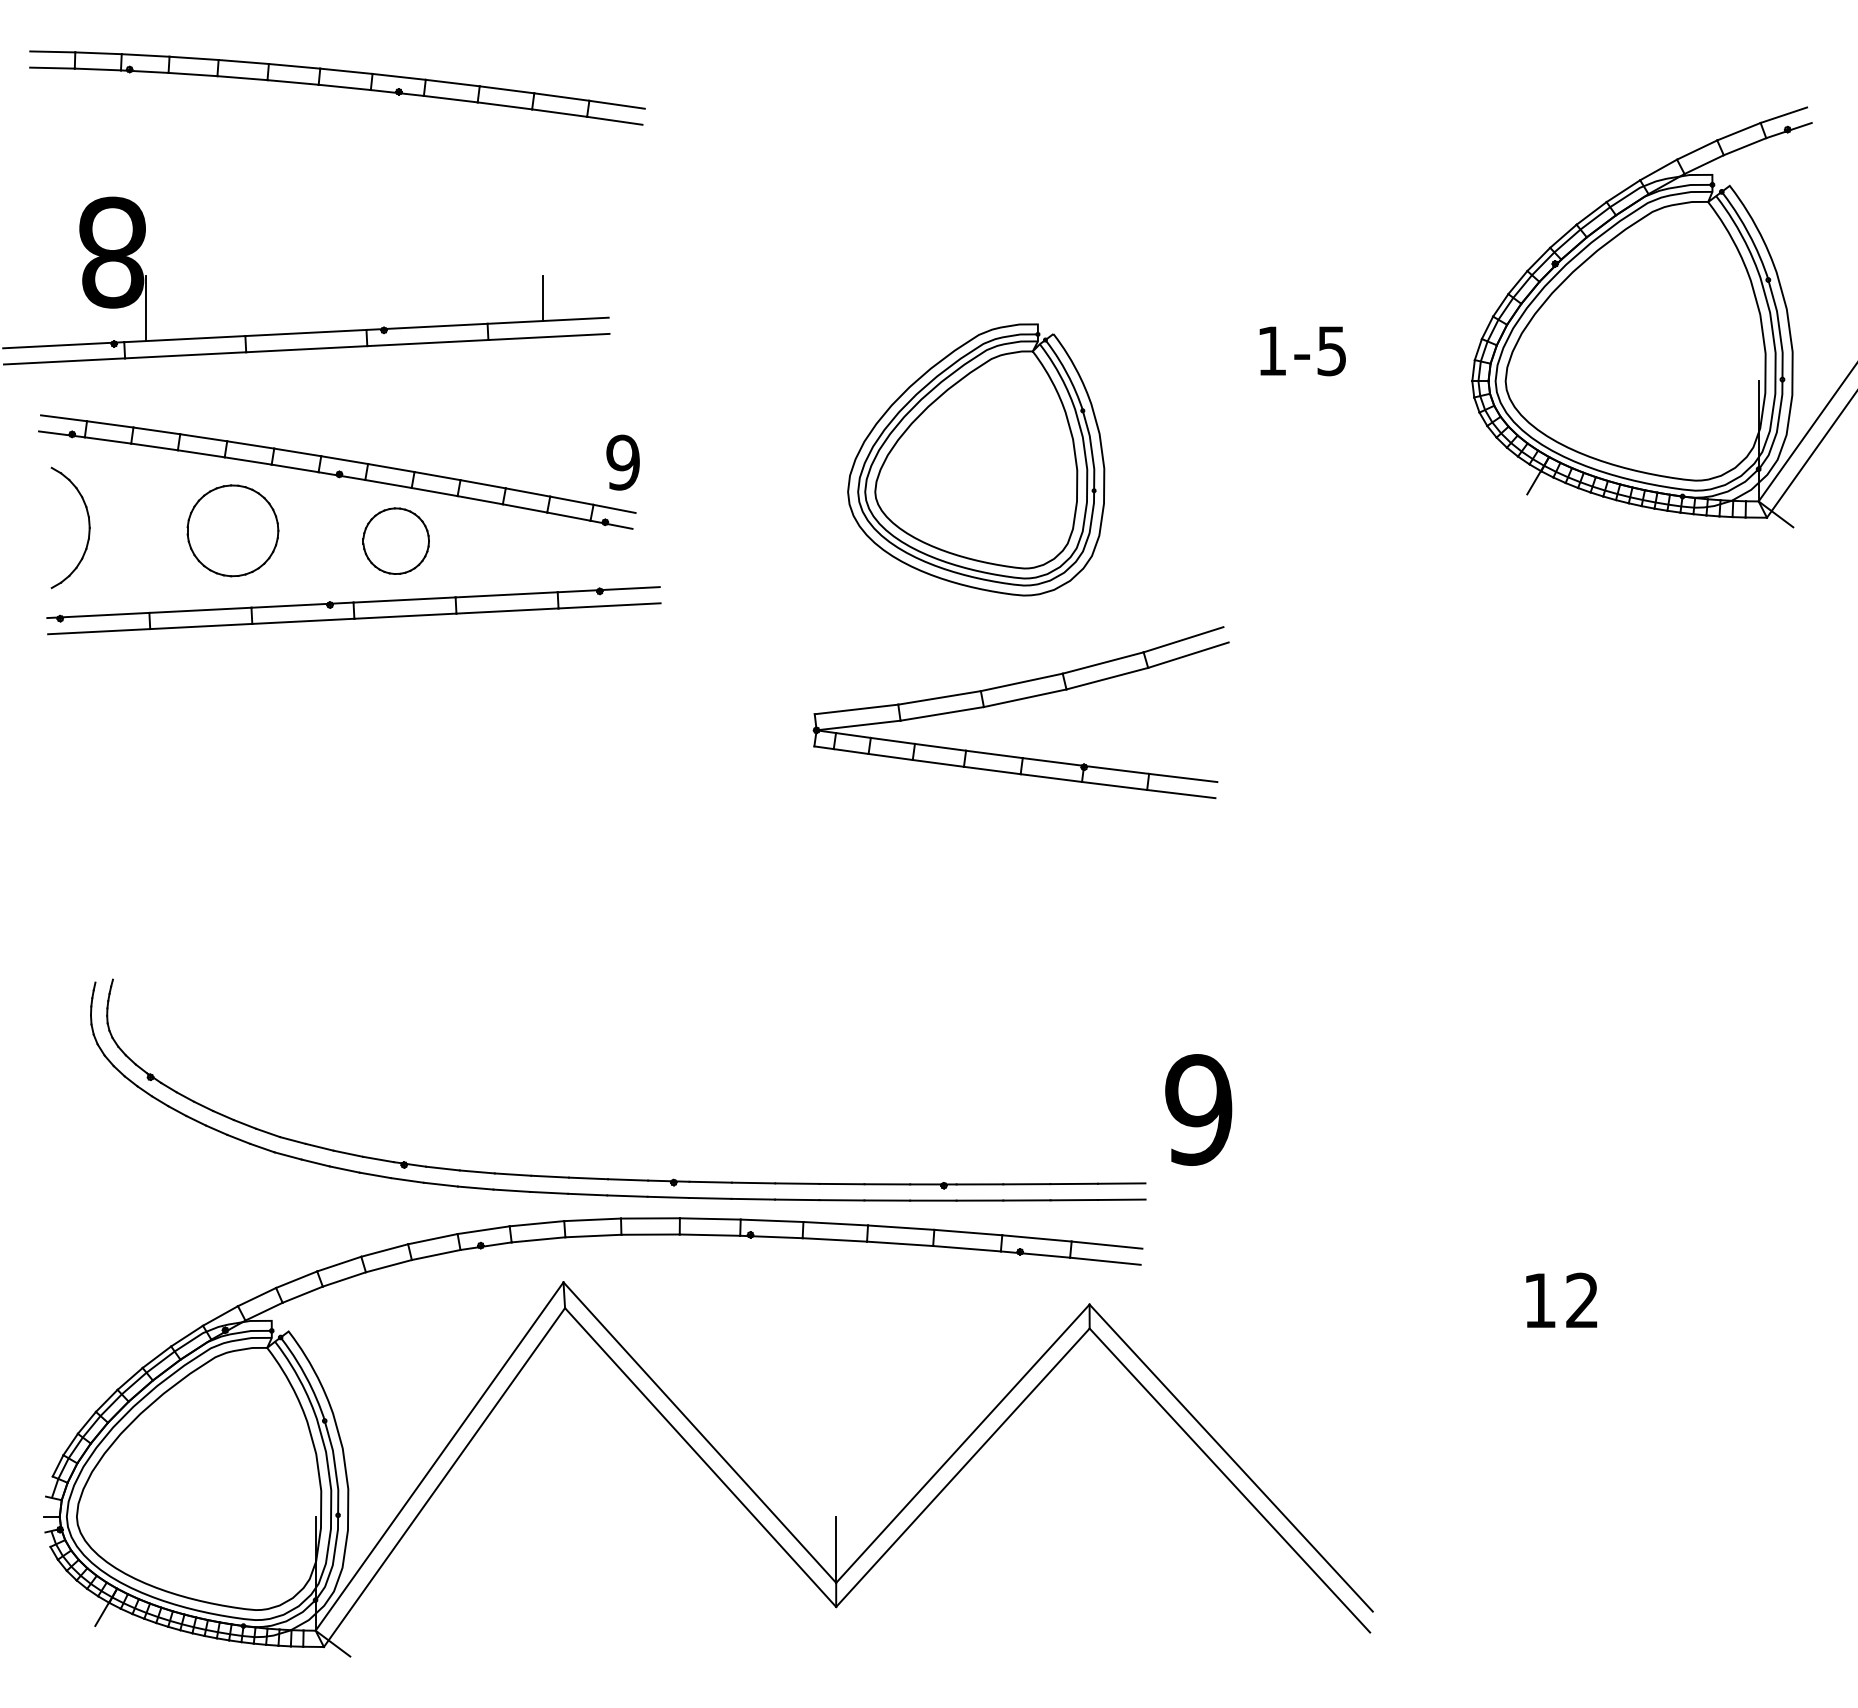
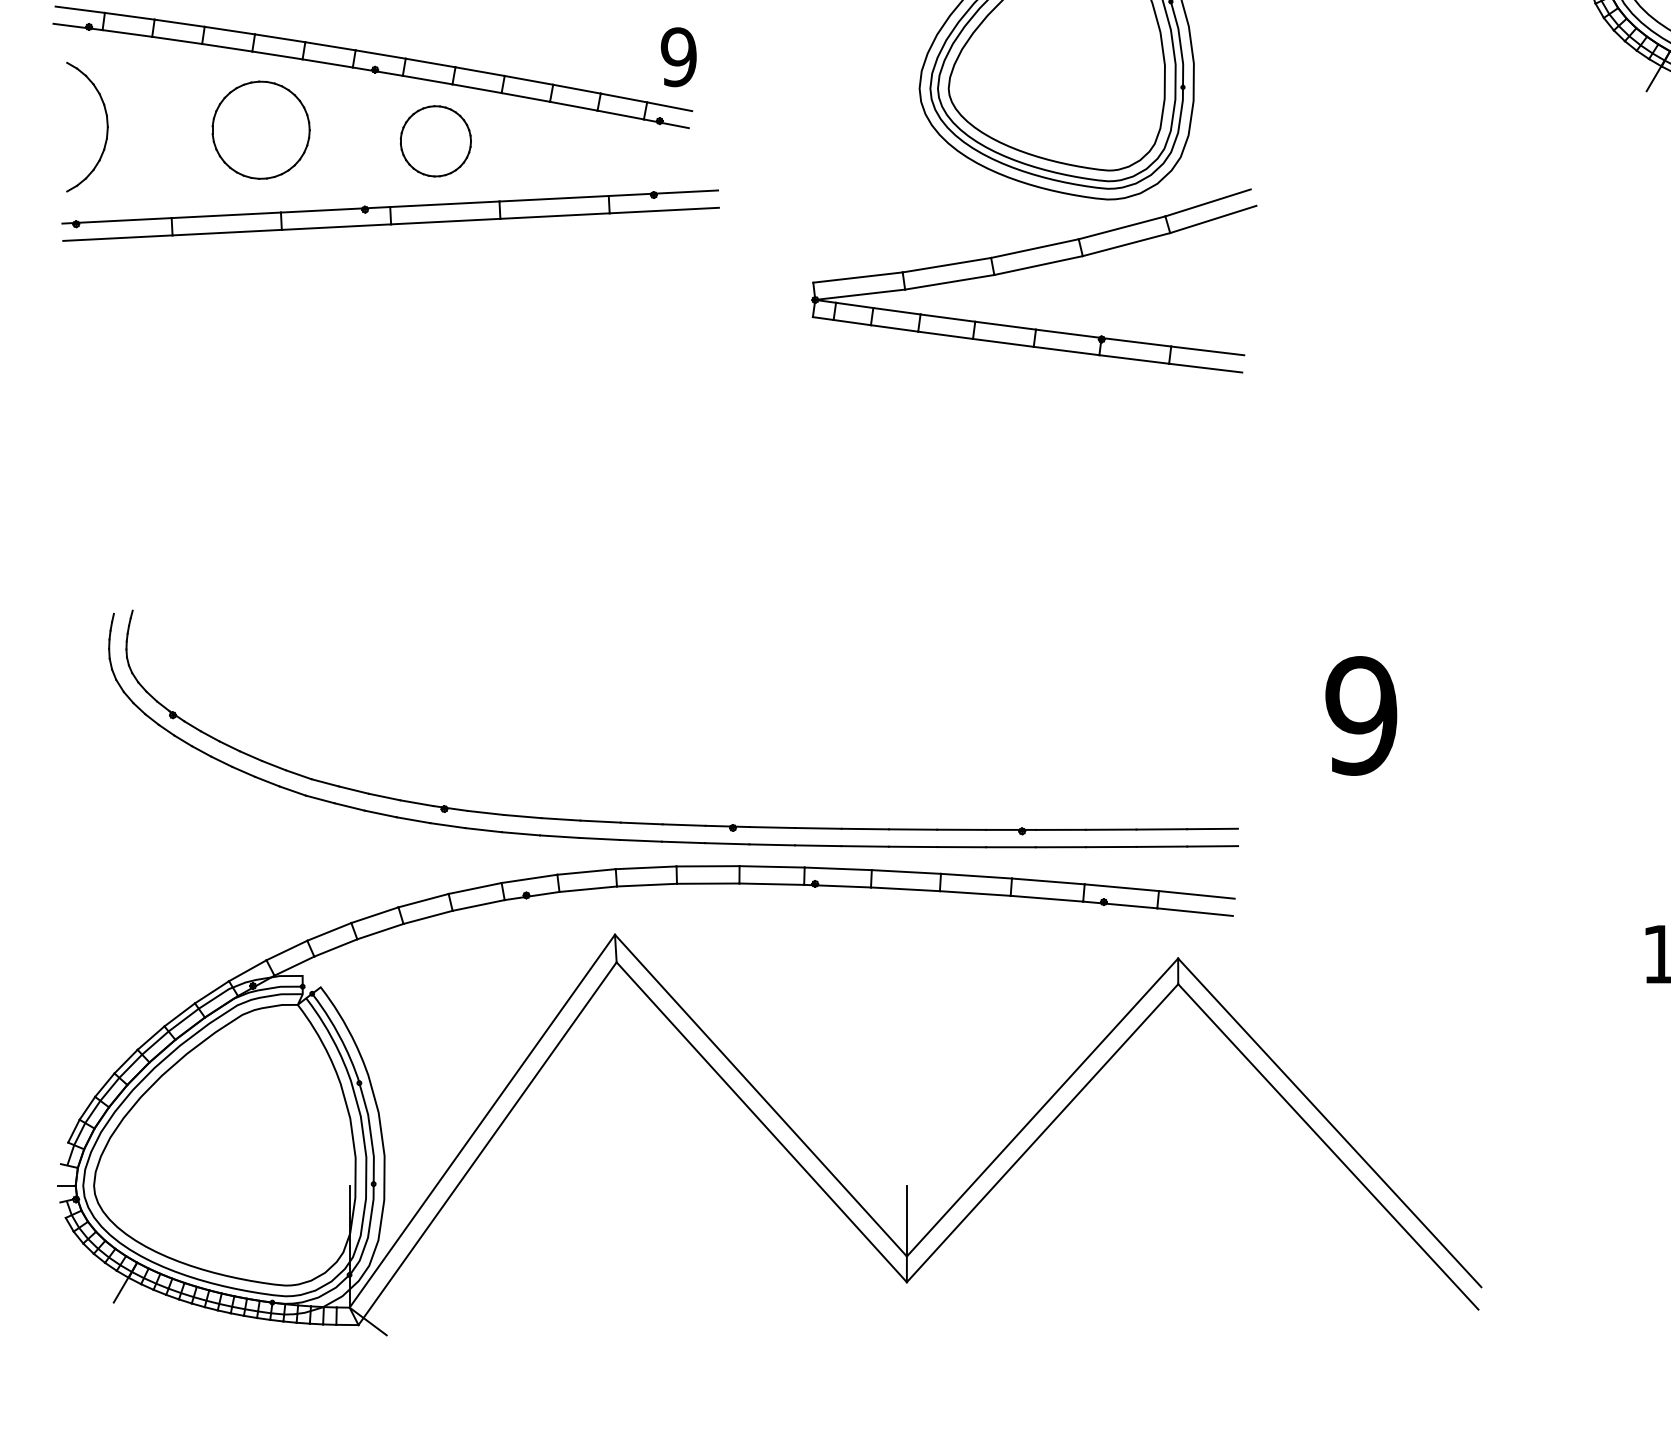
part: (1020, 700) -> (1033, 267), moved
text: (1198, 1109) -> (1361, 715), moved

